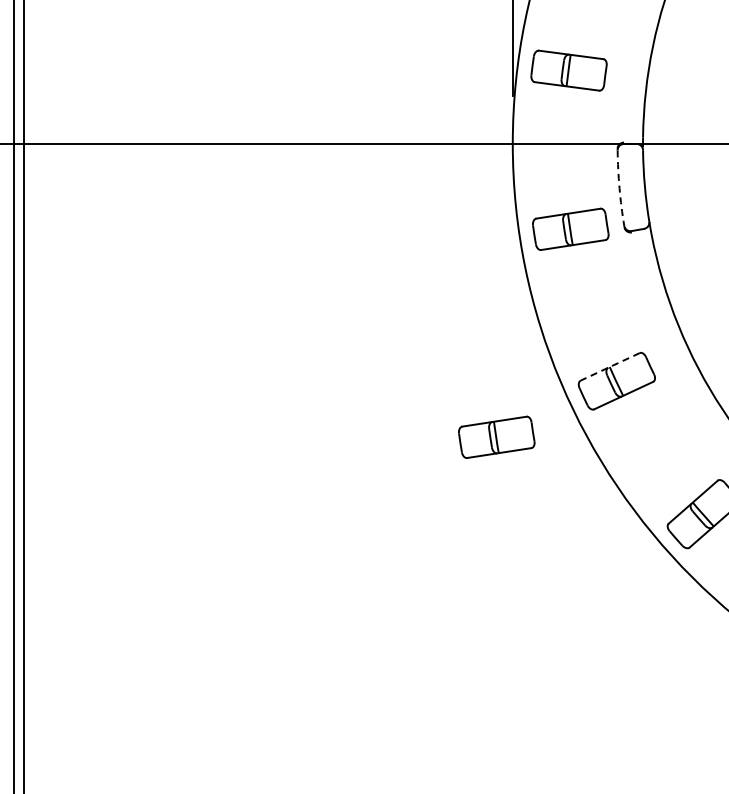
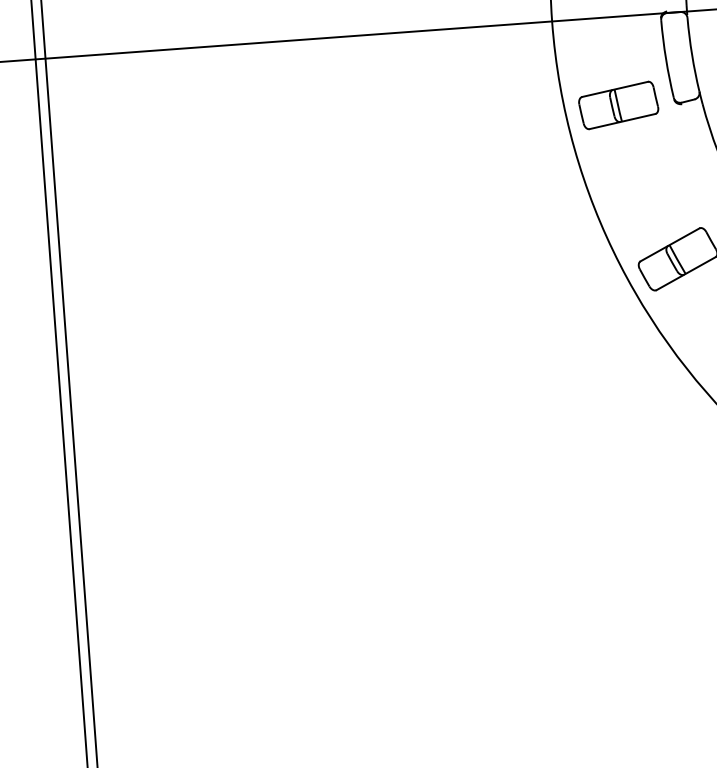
arc: (619, 188) -> (666, 59), dashed -> solid
line: (610, 366) -> (670, 244), dashed -> solid
part: (496, 436) -> (557, 325), removed

